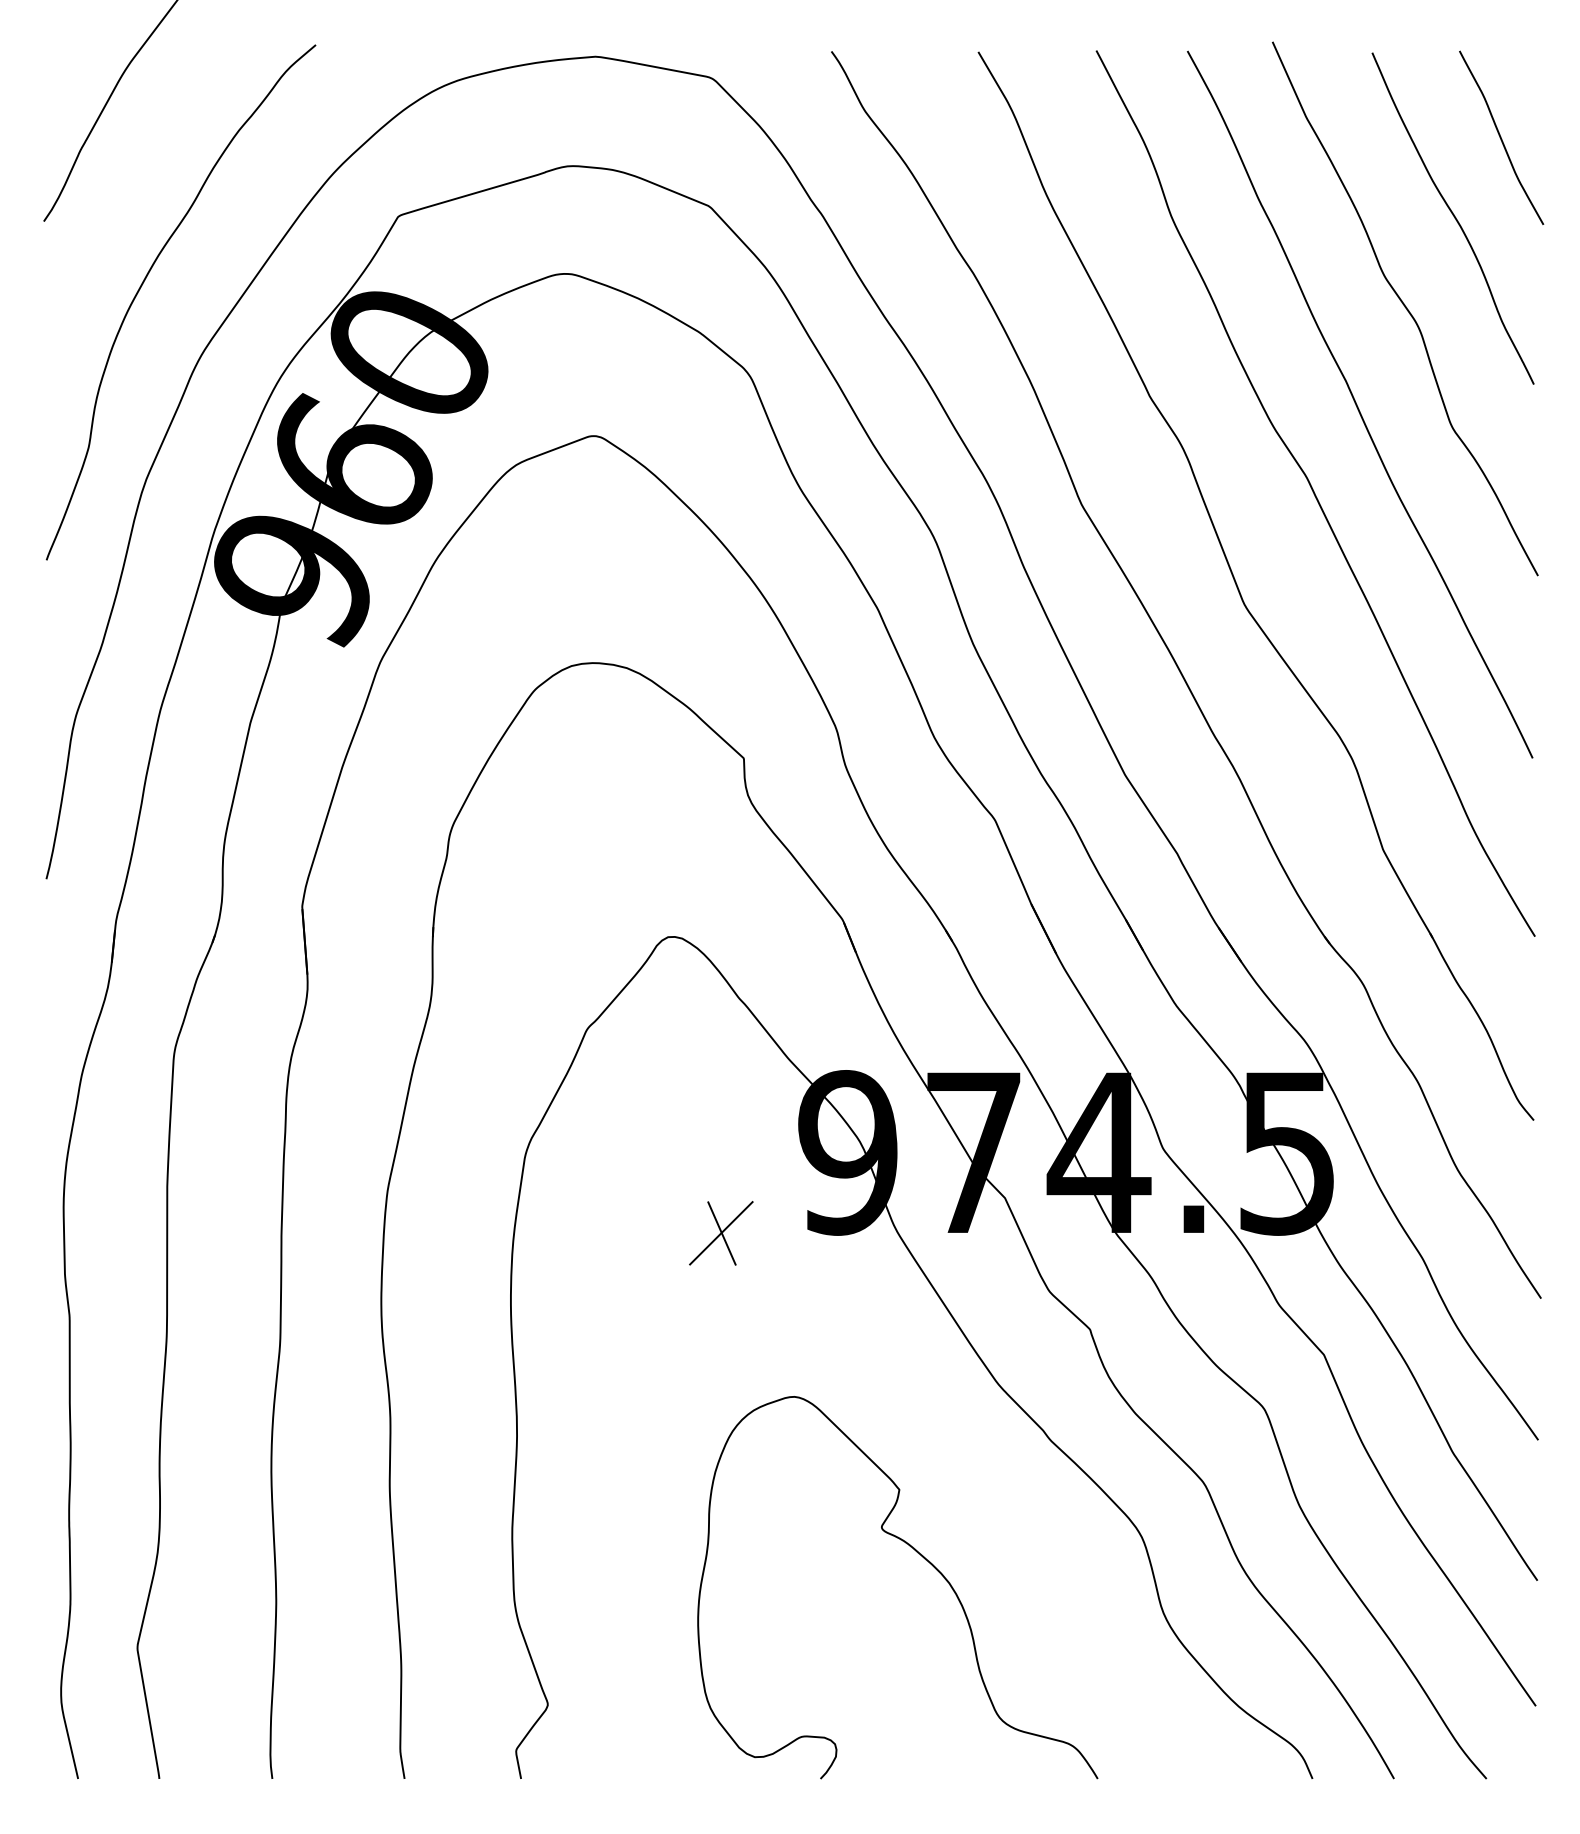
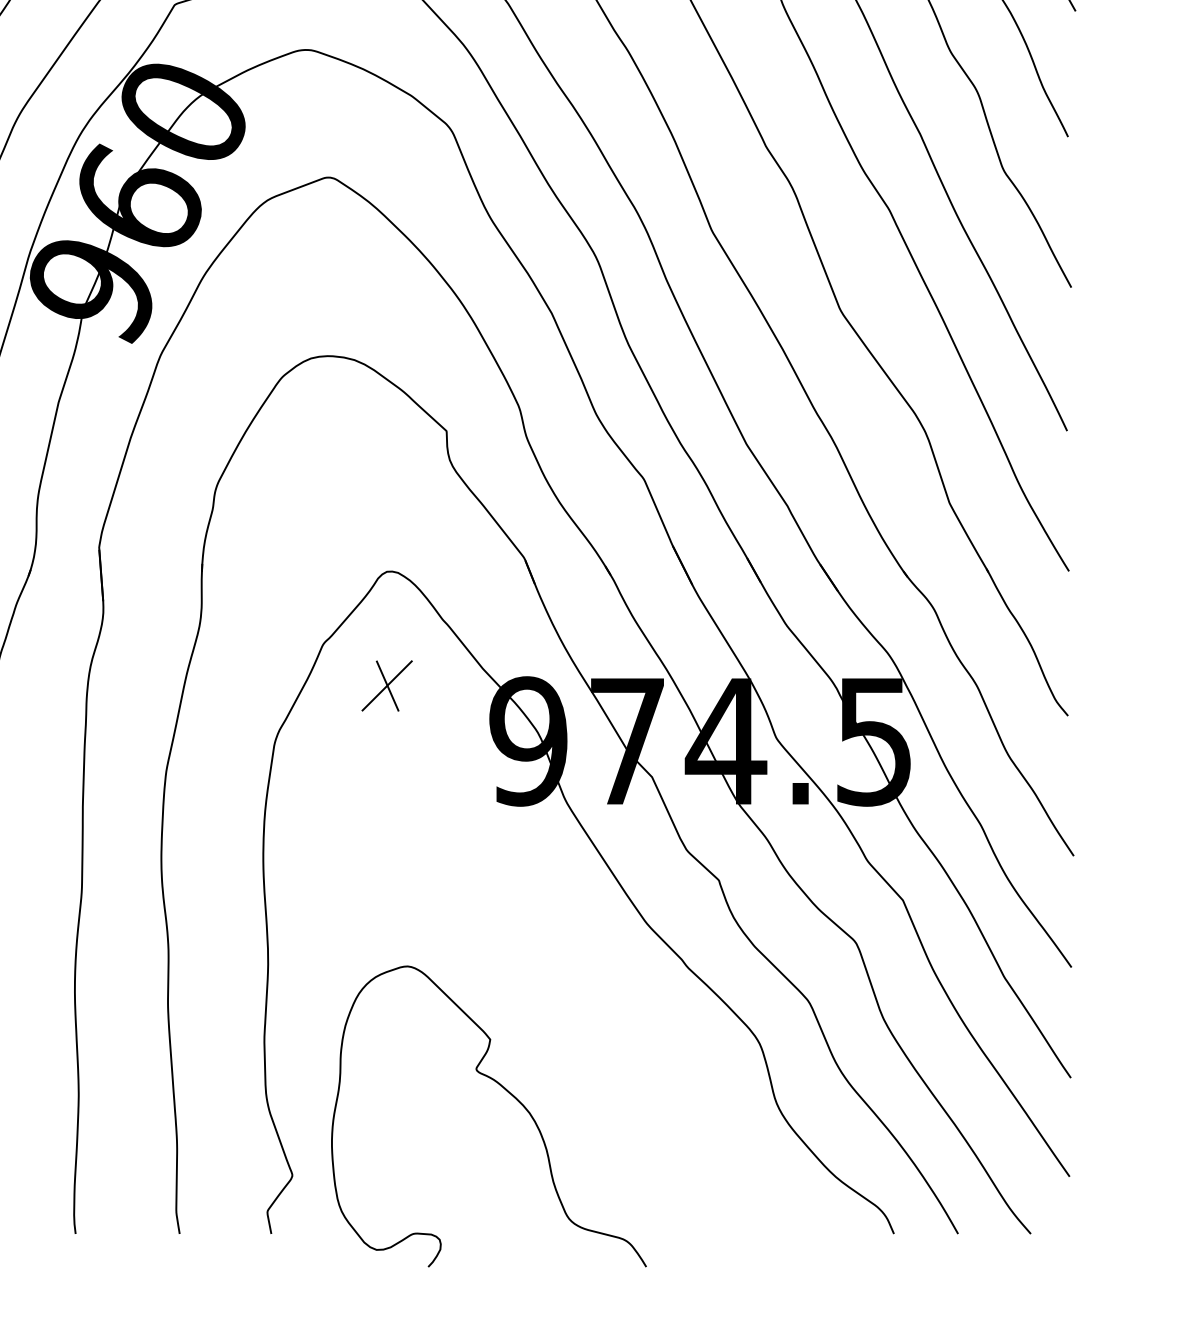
part: (721, 1233) -> (387, 686), moved
curve: (924, 1559) -> (510, 1094), moved

